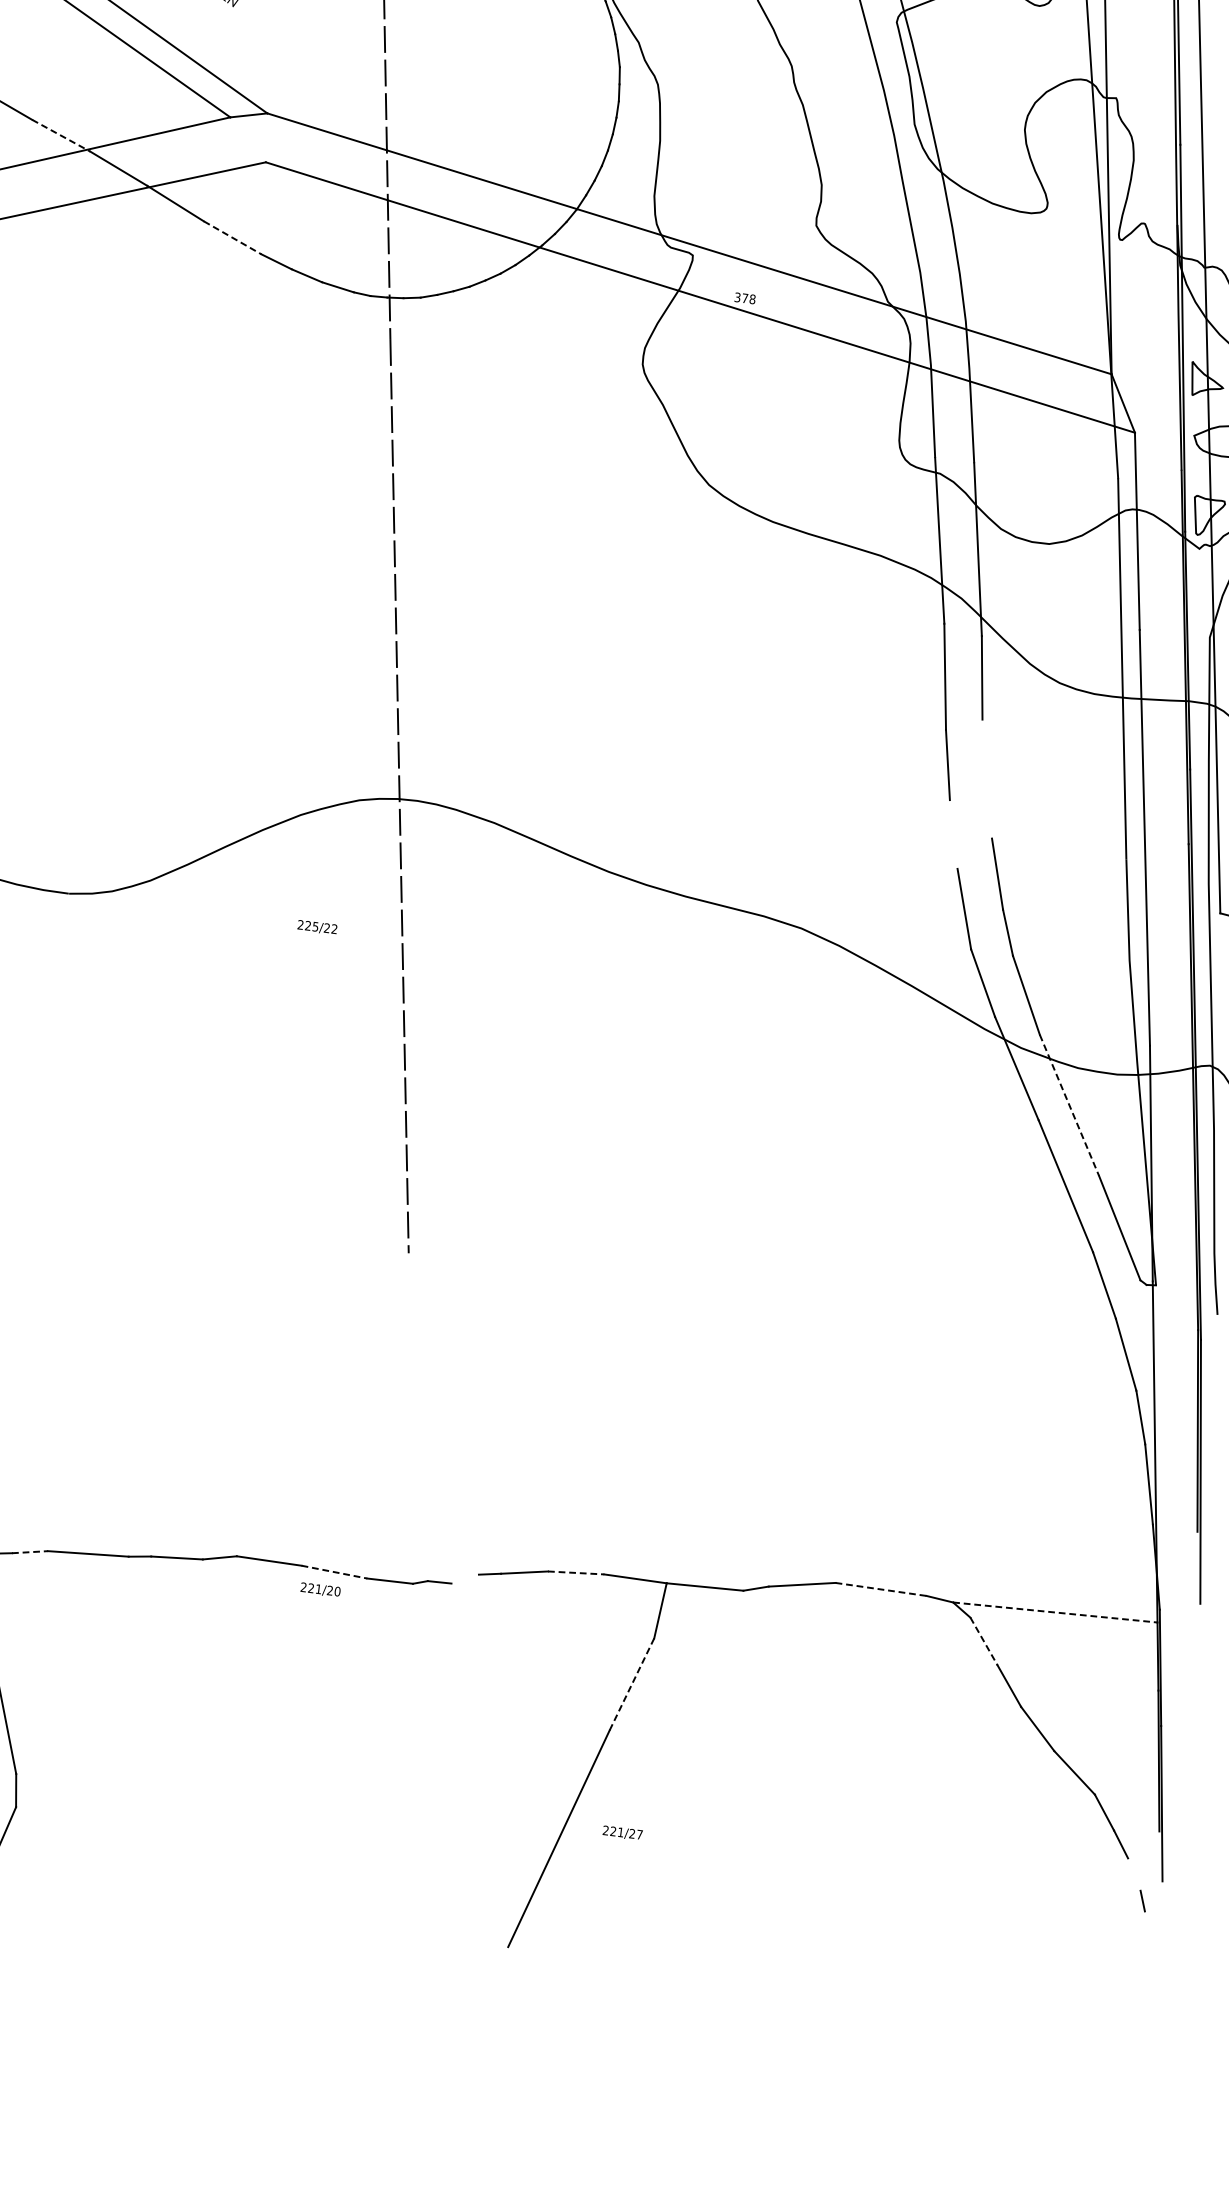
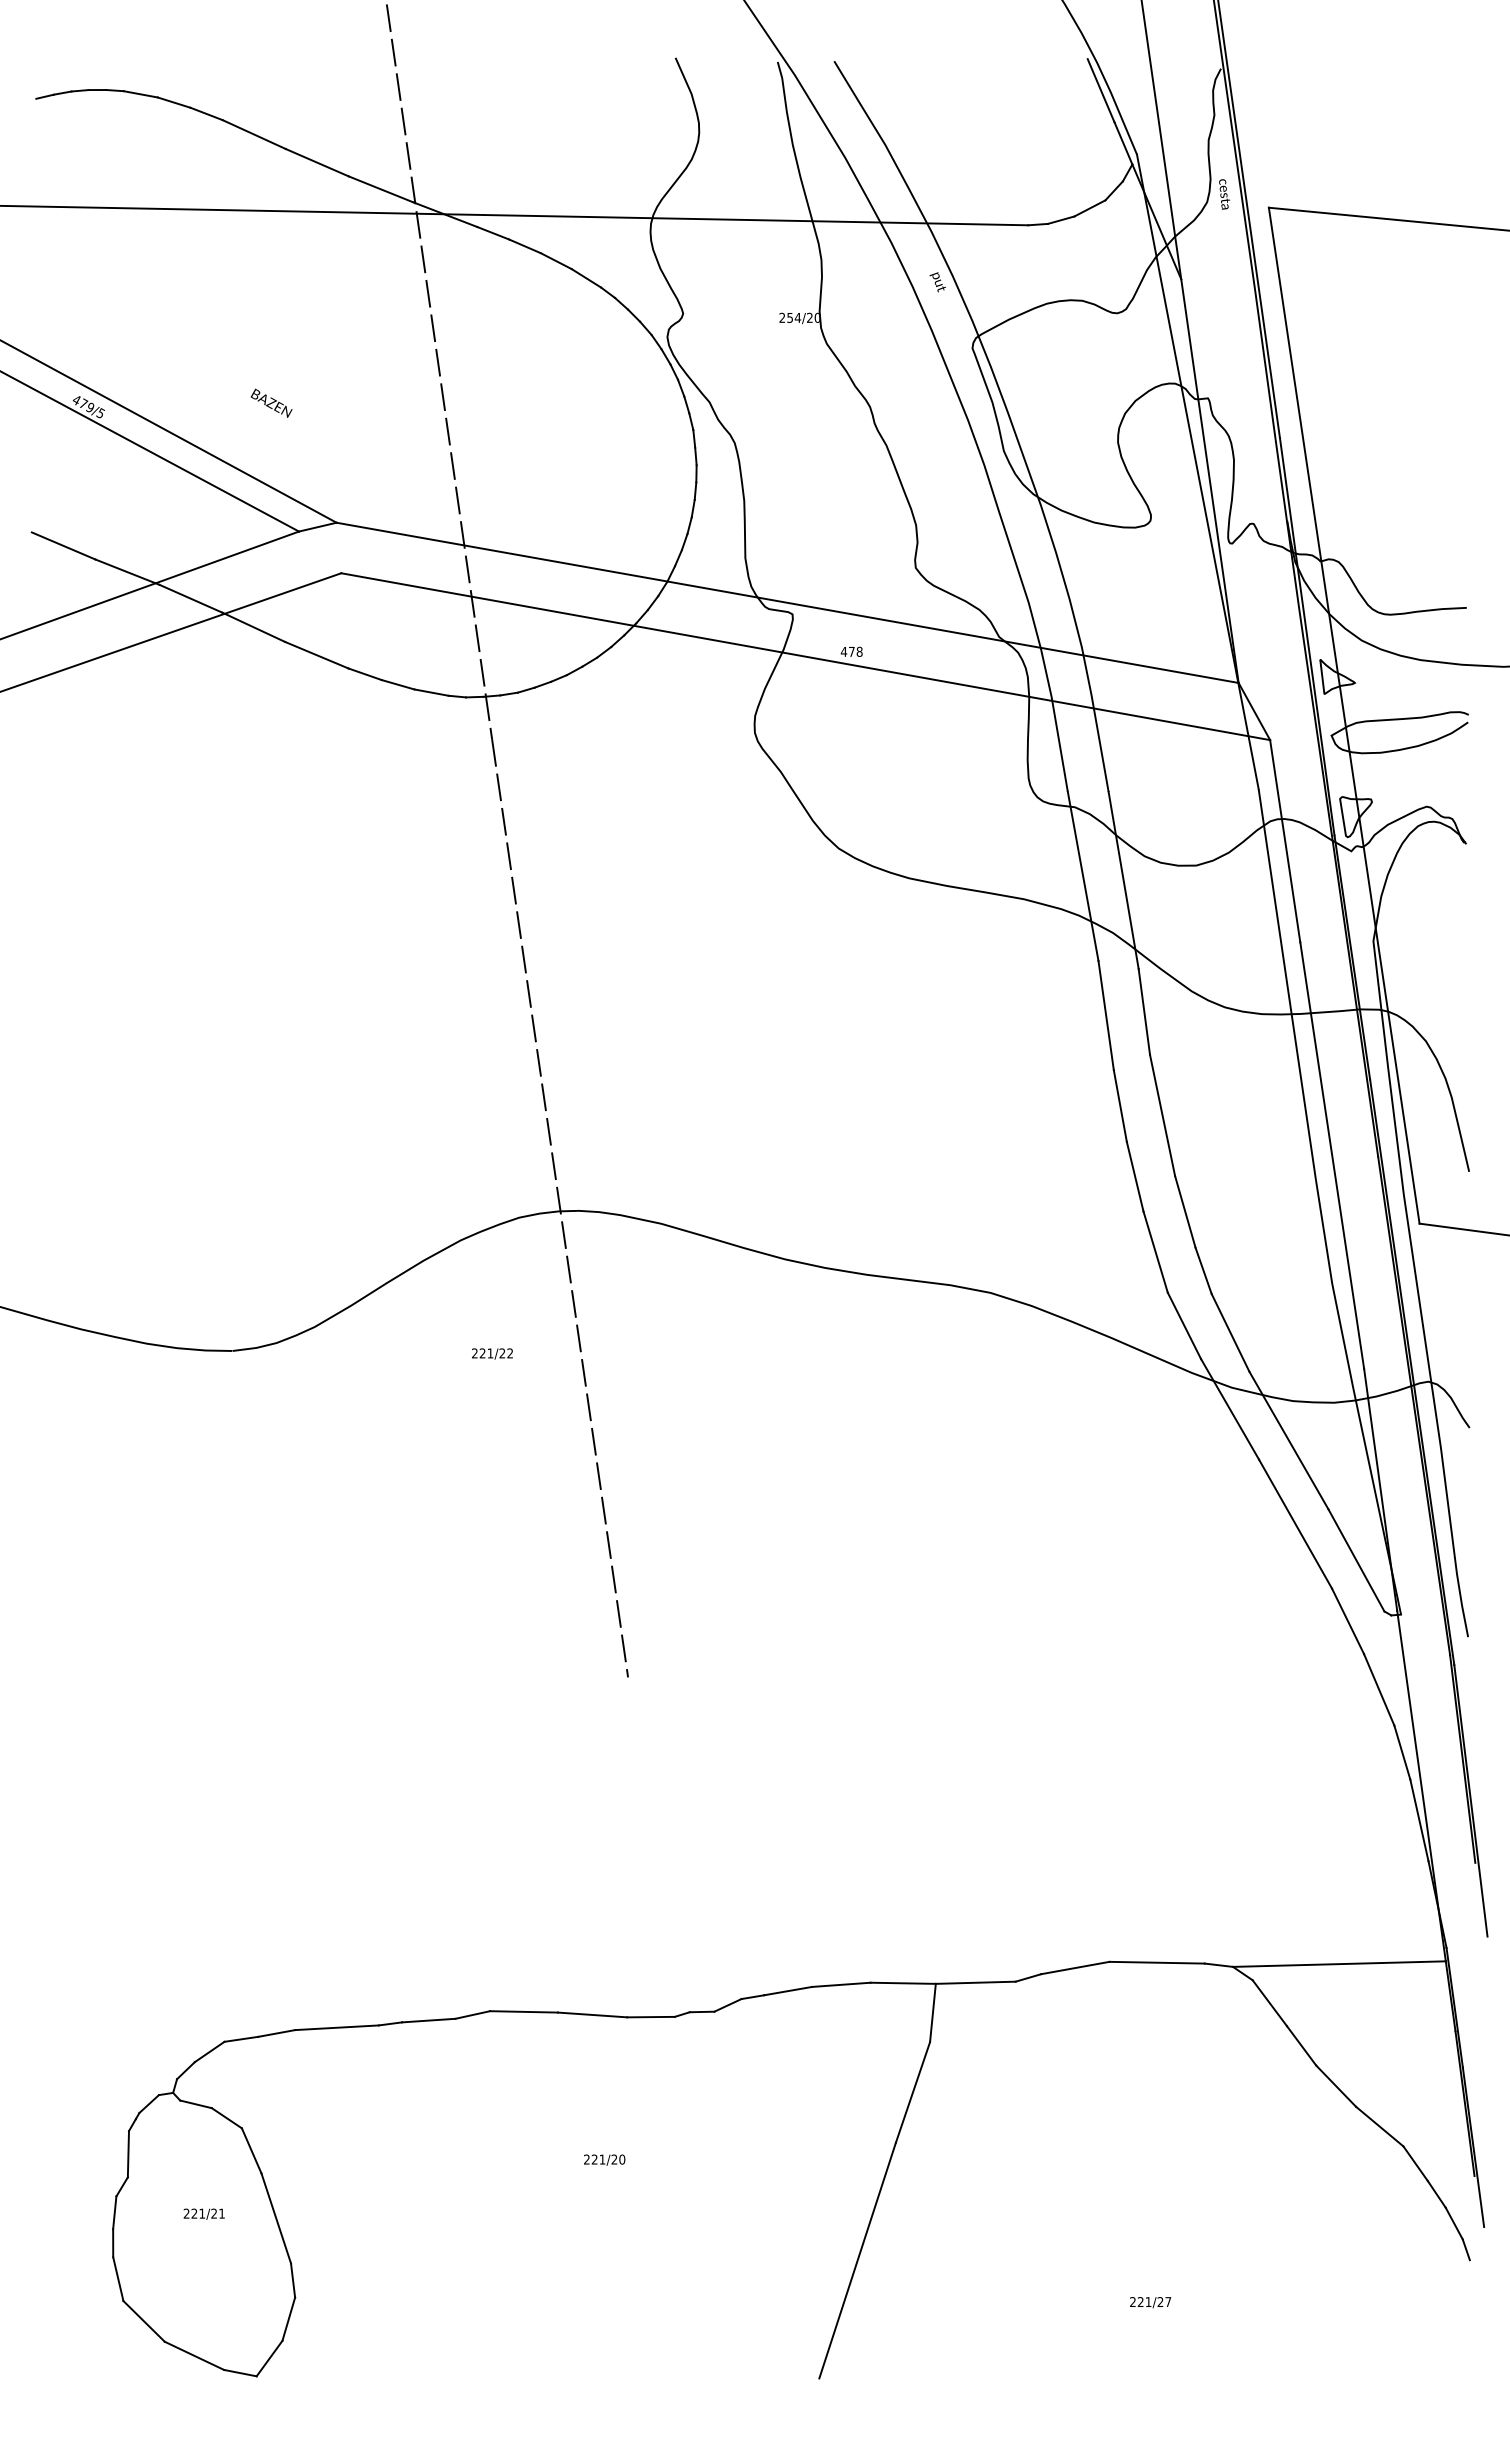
line: (61, 136) -> (127, 572), dashed -> solid
line: (233, 238) -> (317, 655), dashed -> solid
text: (737, 297) -> (843, 651), 378 -> 478
line: (987, 778) -> (1162, 1114), added
line: (953, 834) -> (1134, 1176), added
text: (315, 926) -> (490, 1353), 225/22 -> 221/22
line: (1069, 1106) -> (1289, 1441), dashed -> solid
line: (29, 1552) -> (276, 2033), dashed -> solid
line: (334, 1571) -> (592, 2014), dashed -> solid
line: (576, 1572) -> (841, 1984), dashed -> solid
line: (464, 1579) -> (727, 2005), added
text: (320, 1589) -> (604, 2159), moved
line: (881, 1589) -> (1157, 1962), dashed -> solid
line: (1055, 1612) -> (1339, 1964), dashed -> solid
line: (983, 1641) -> (1269, 2003), dashed -> solid
line: (631, 1684) -> (912, 2092), dashed -> solid
text: (622, 1833) -> (1150, 2302), moved
line: (1133, 1874) -> (1453, 2223), added

